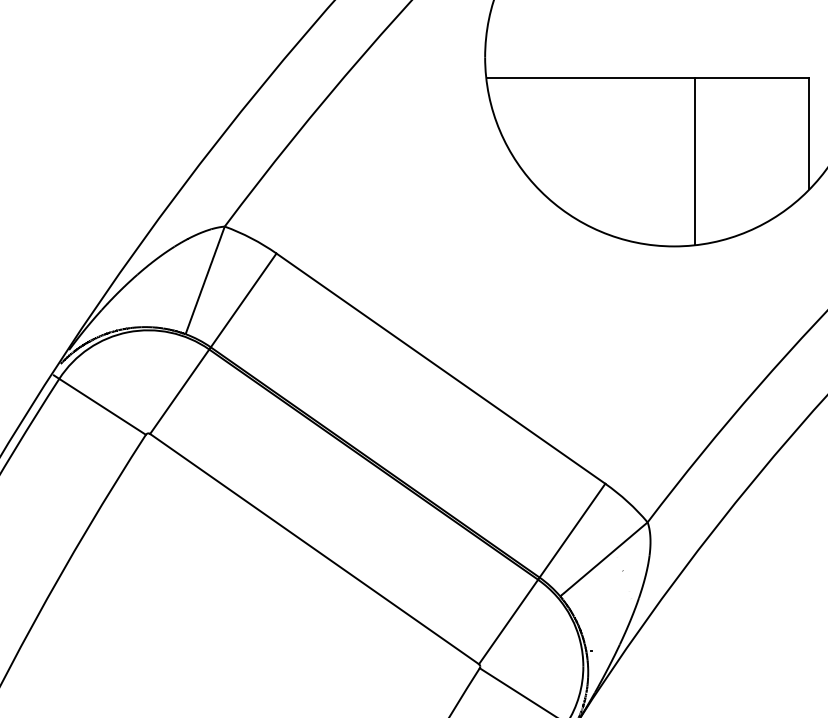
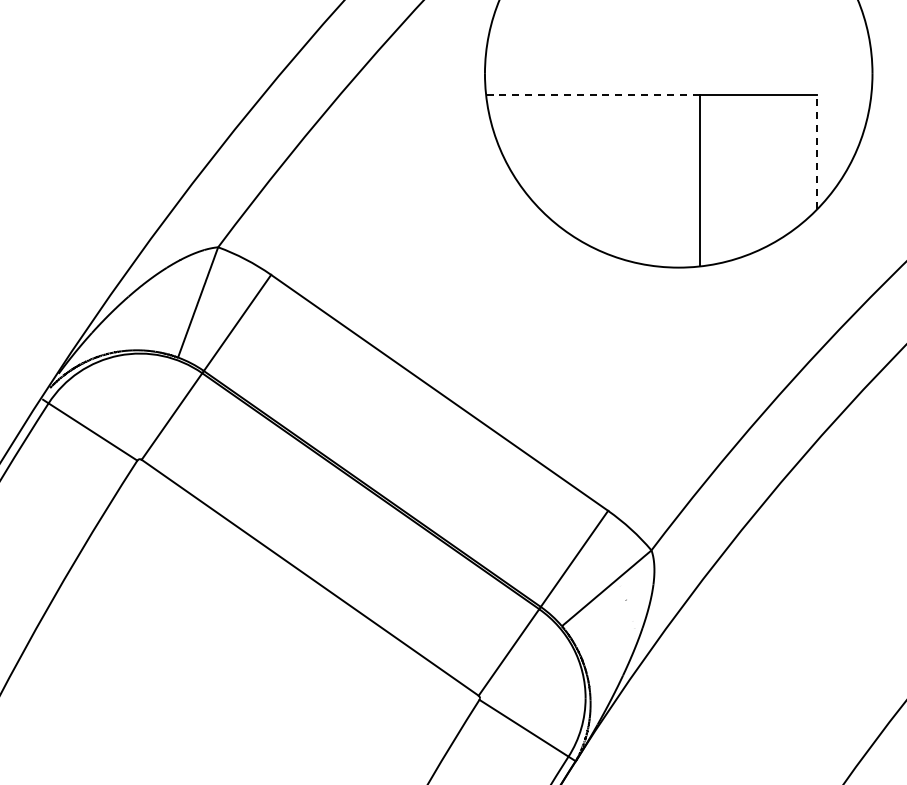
line: (591, 77) -> (593, 94), solid -> dashed
line: (809, 133) -> (817, 151), solid -> dashed

